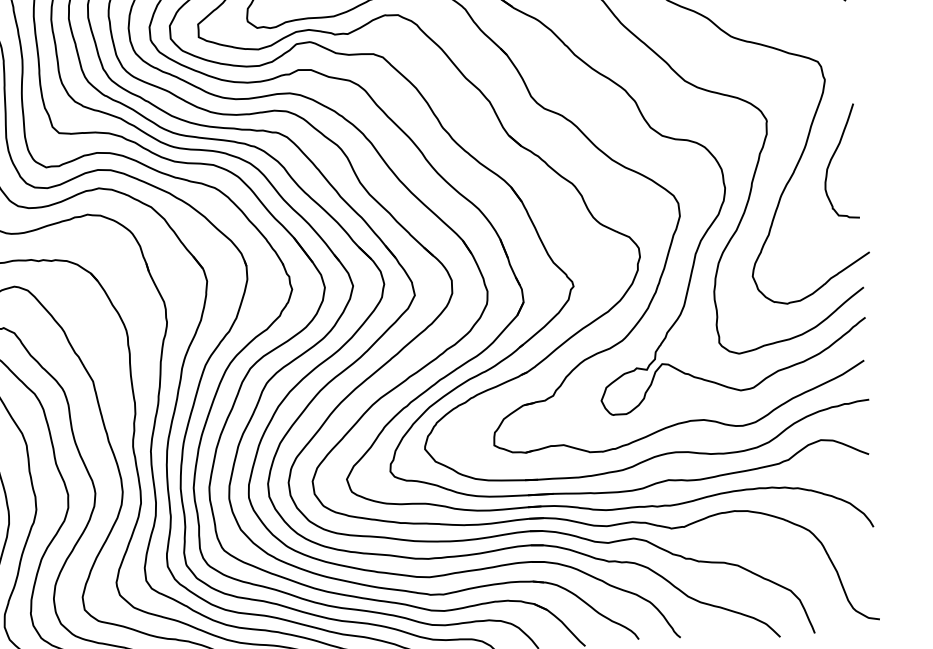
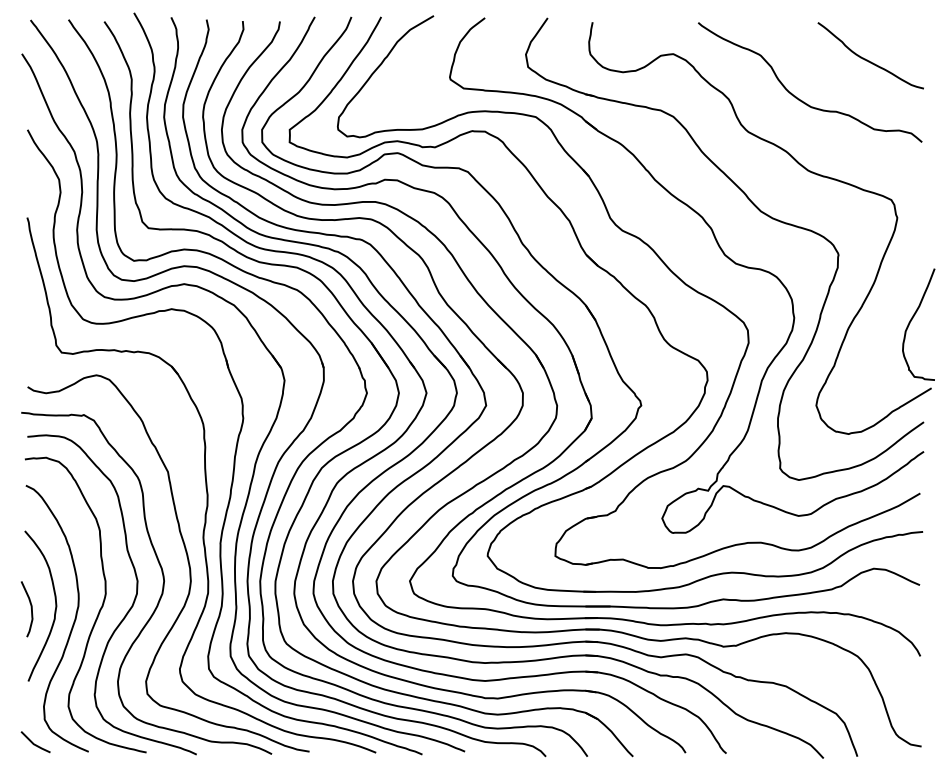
curve: (832, 159) -> (911, 321), moved

